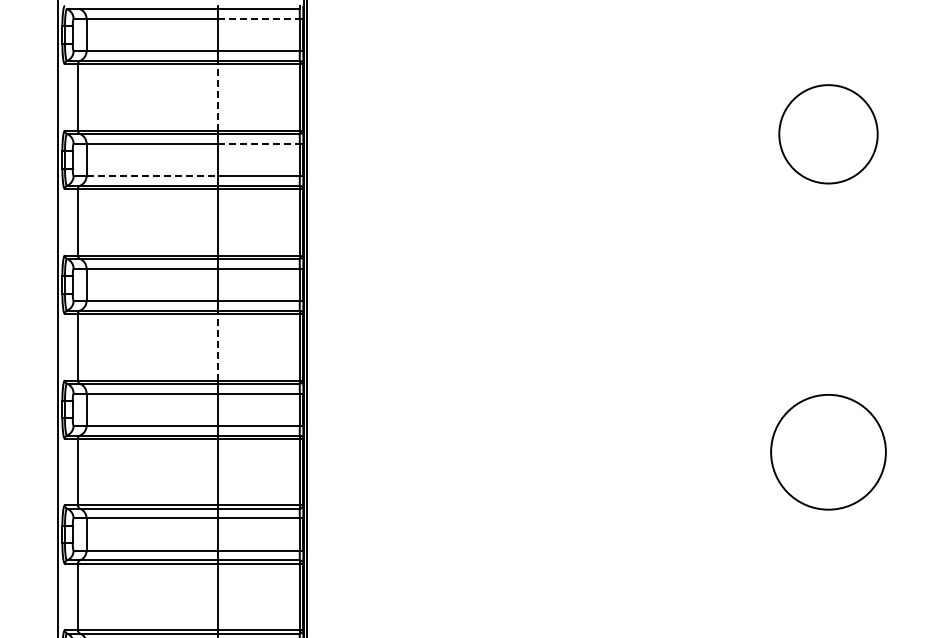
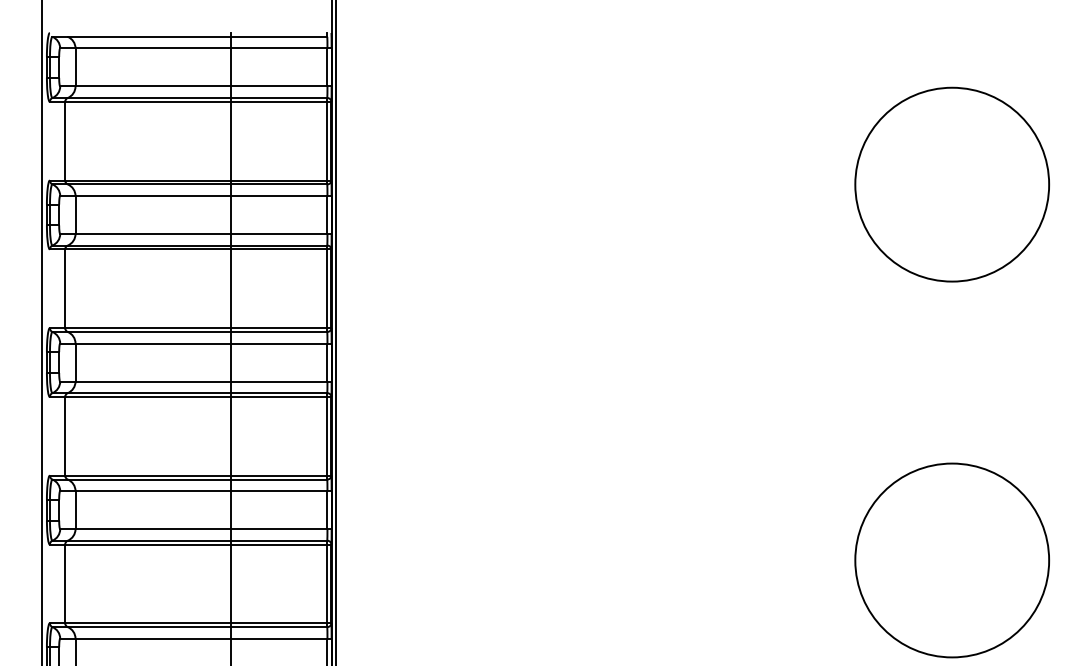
line: (258, 18) -> (278, 47), dashed -> solid
line: (218, 96) -> (231, 140), dashed -> solid
circle: (828, 134) -> (952, 184), size x1.67
line: (258, 143) -> (278, 195), dashed -> solid
line: (152, 175) -> (153, 233), dashed -> solid
line: (218, 346) -> (231, 435), dashed -> solid
circle: (828, 452) -> (952, 560), size x1.43

